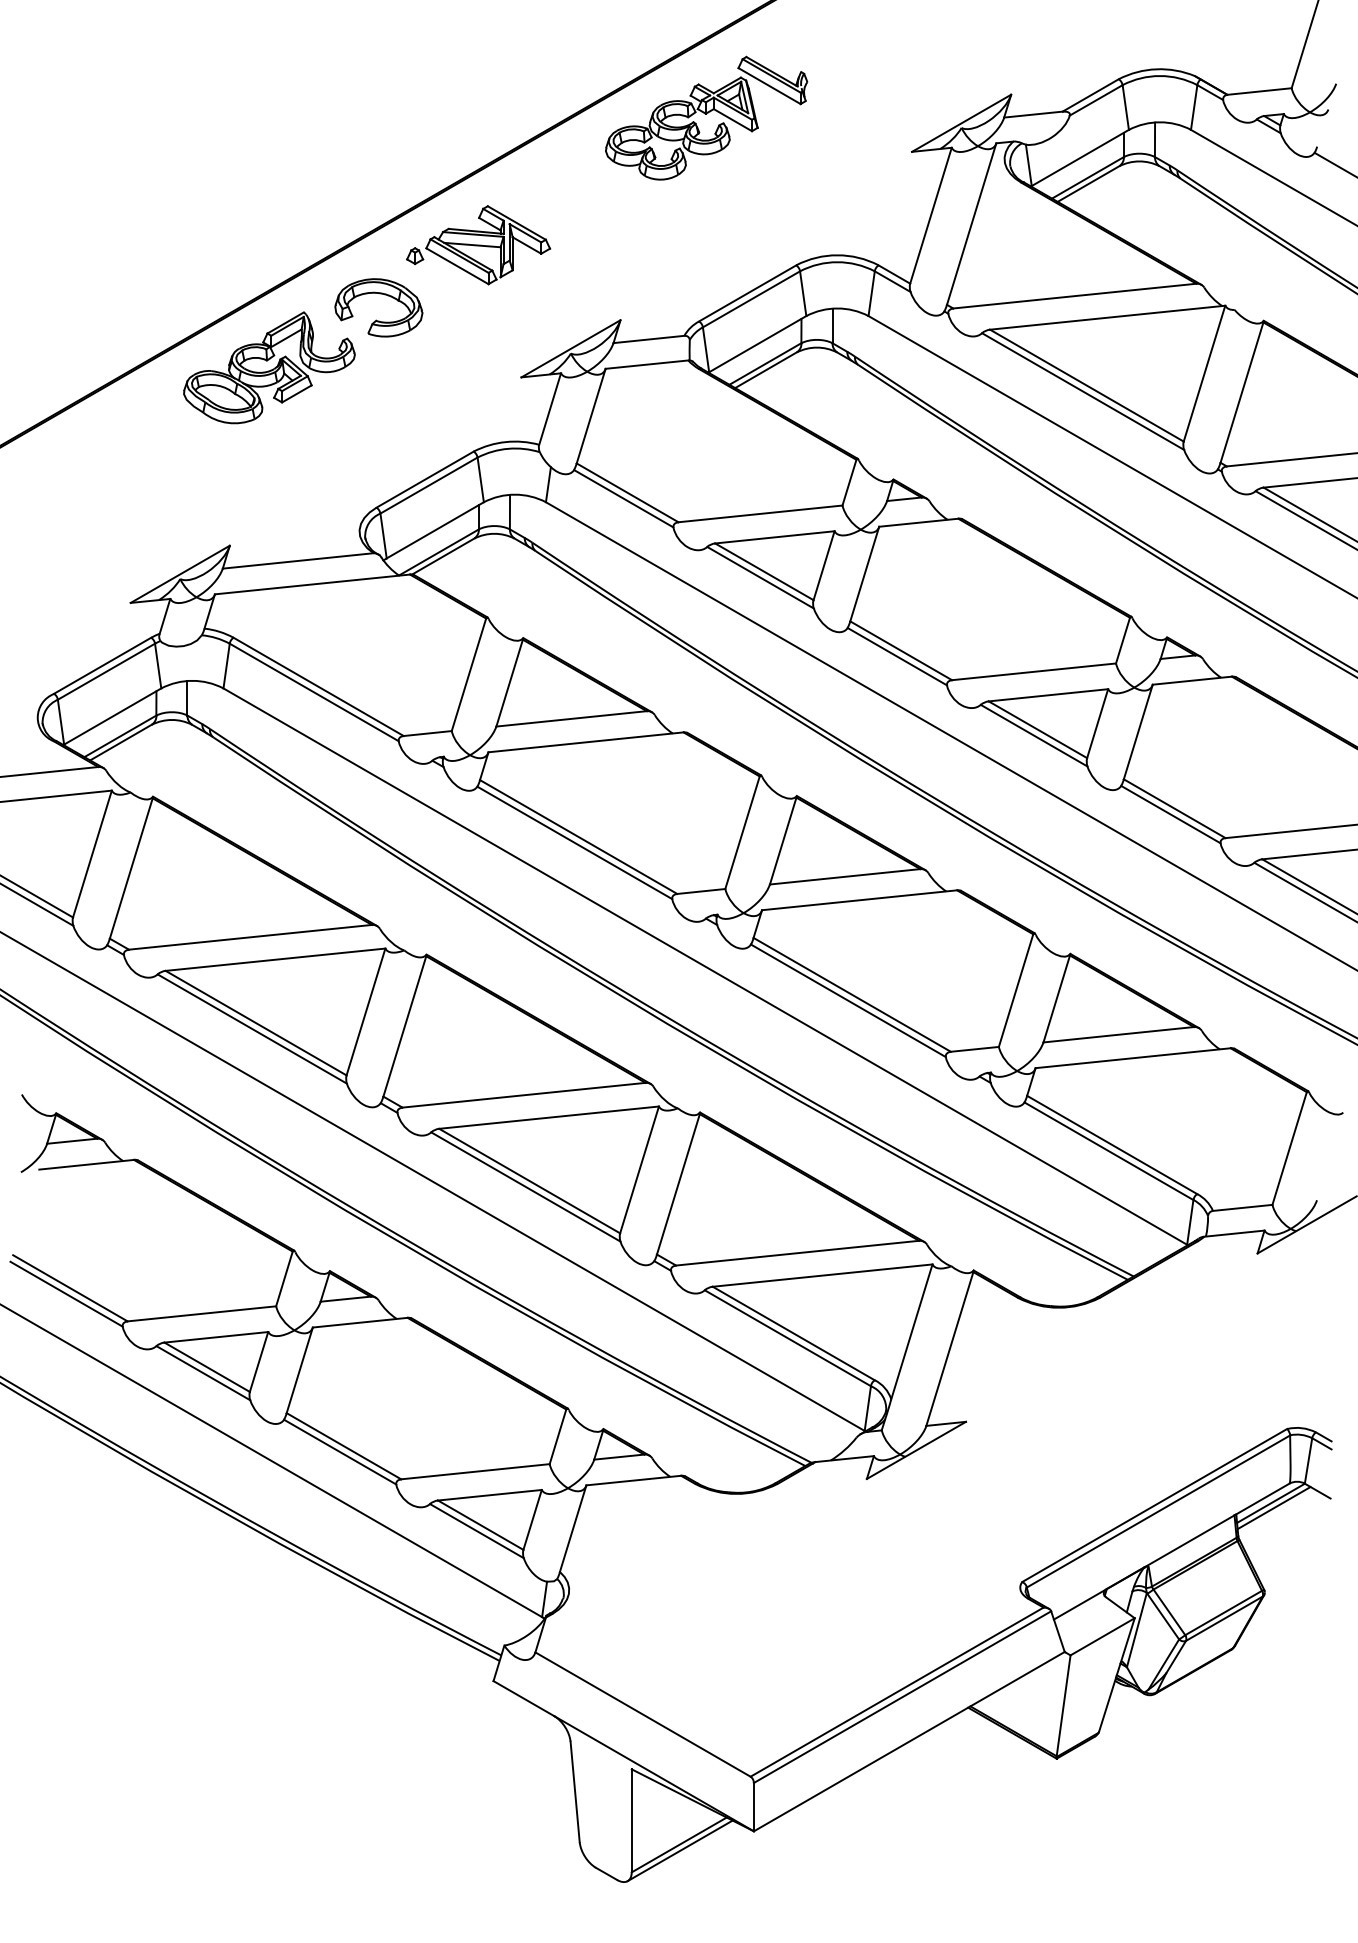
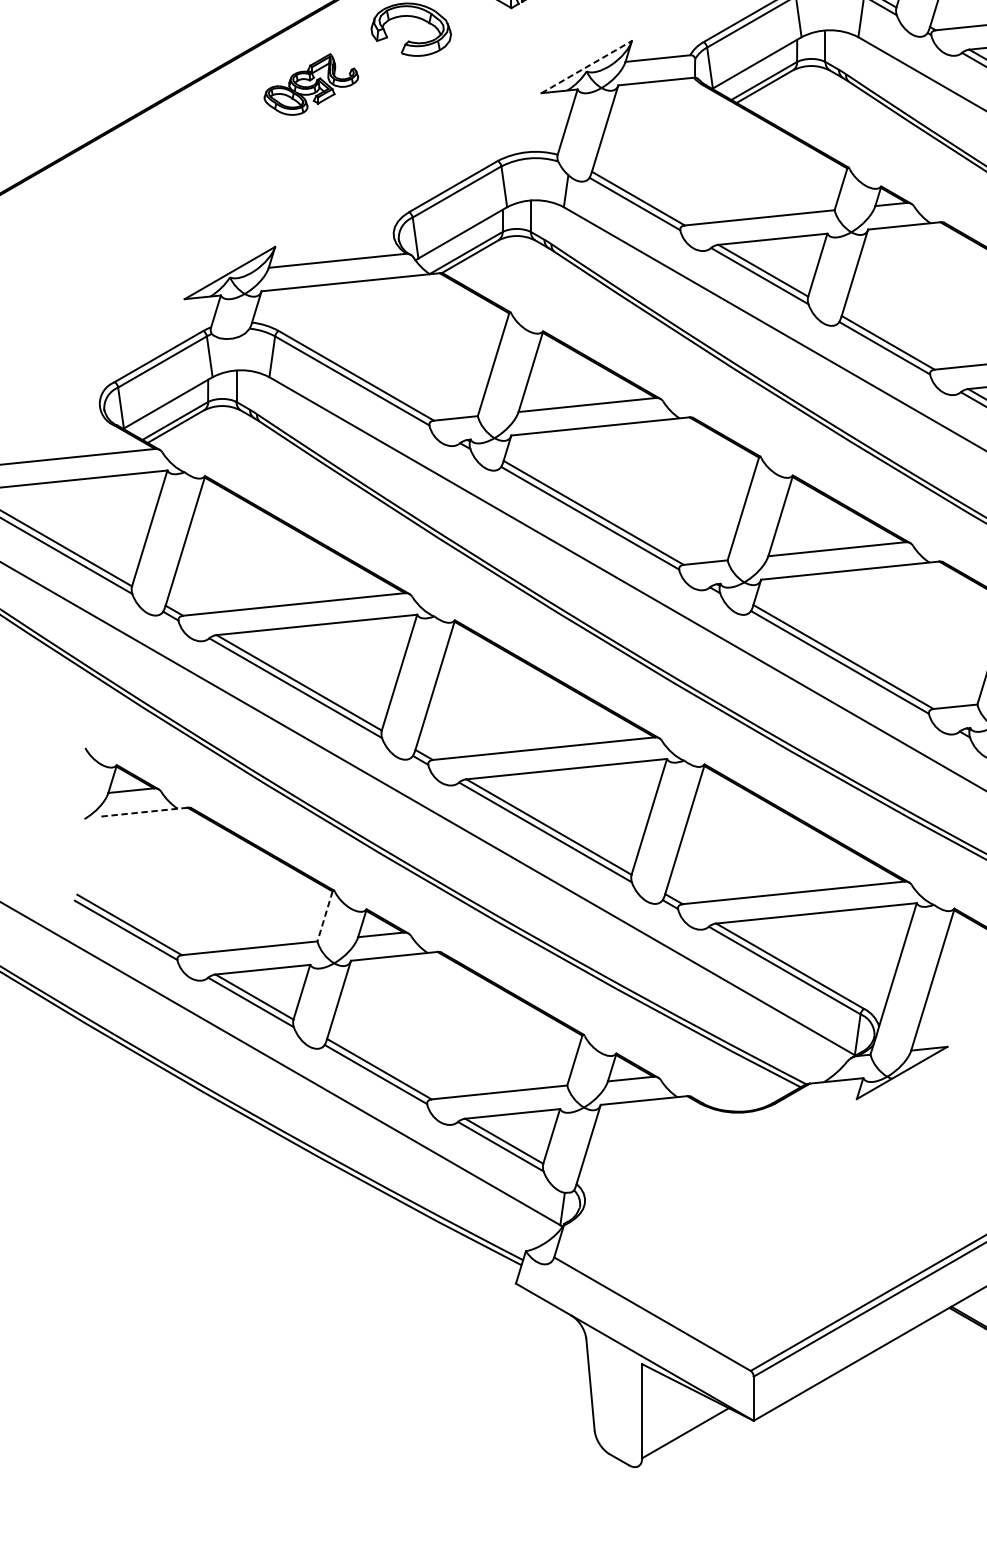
line: (571, 348) -> (587, 66), solid -> dashed
part: (269, 367) -> (311, 84), size x0.6
line: (86, 1164) -> (144, 811), solid -> dashed
line: (284, 1278) -> (325, 916), solid -> dashed
line: (679, 1850) -> (685, 1438), removed

